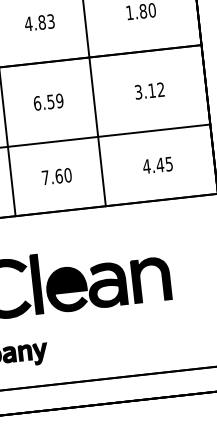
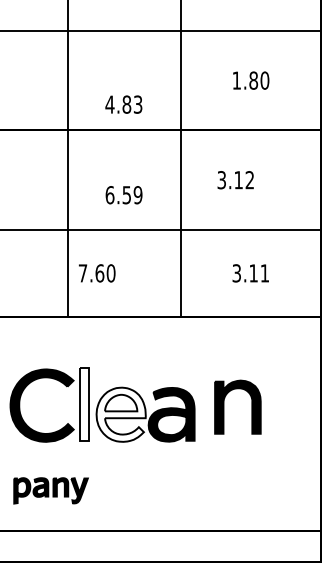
text: (39, 22) -> (123, 104), moved
text: (149, 91) -> (235, 180), moved
text: (48, 102) -> (123, 195), moved
text: (157, 165) -> (250, 273), 4.45 -> 3.11
text: (57, 176) -> (97, 273), moved
part: (140, 280) -> (224, 406), moved
fill: (36, 283) -> (84, 403), removed
fill: (66, 289) -> (120, 414), removed

